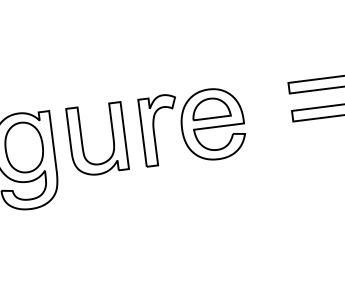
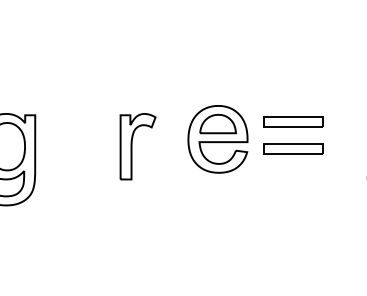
part: (212, 124) -> (217, 139), moved
part: (82, 140) -> (63, 147), removed

